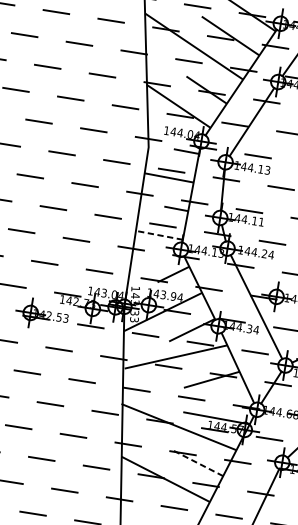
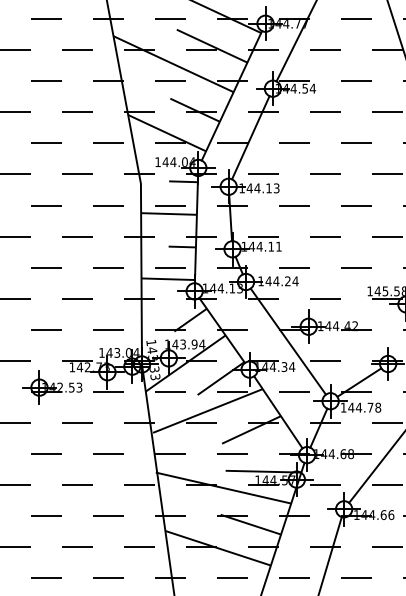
line: (159, 235) -> (168, 279), dashed -> solid
line: (197, 463) -> (250, 524), dashed -> solid

